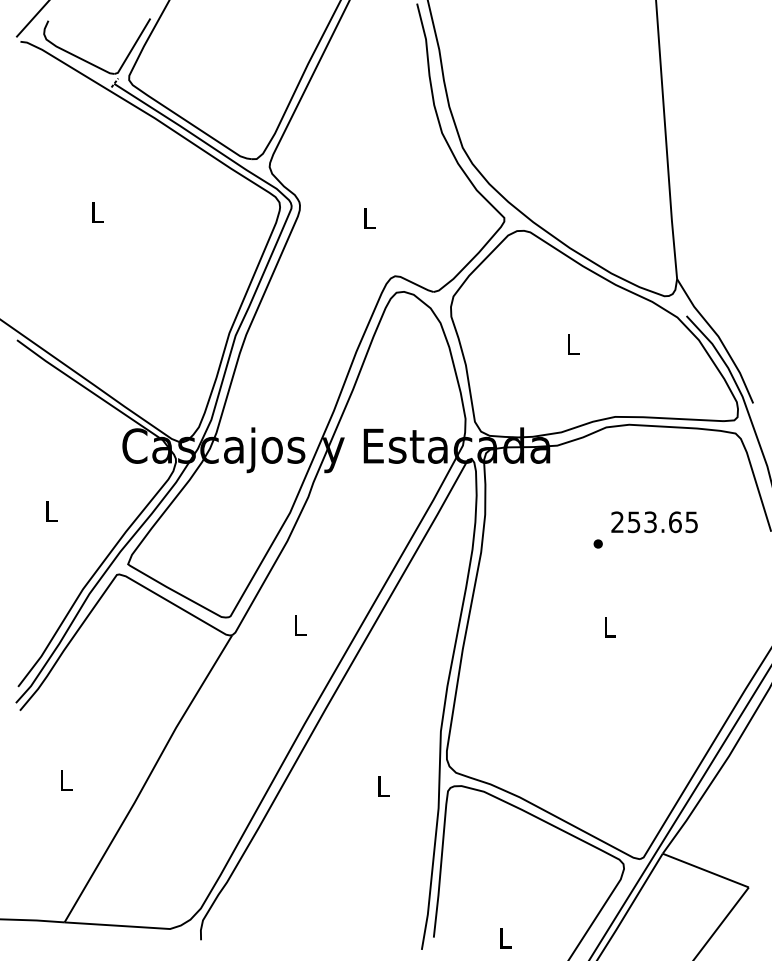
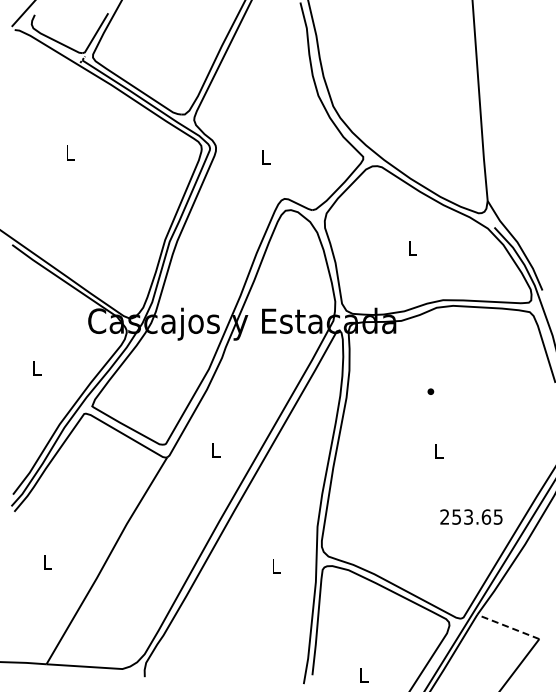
text: (654, 521) -> (471, 516), moved
line: (704, 869) -> (507, 626), solid -> dashed

